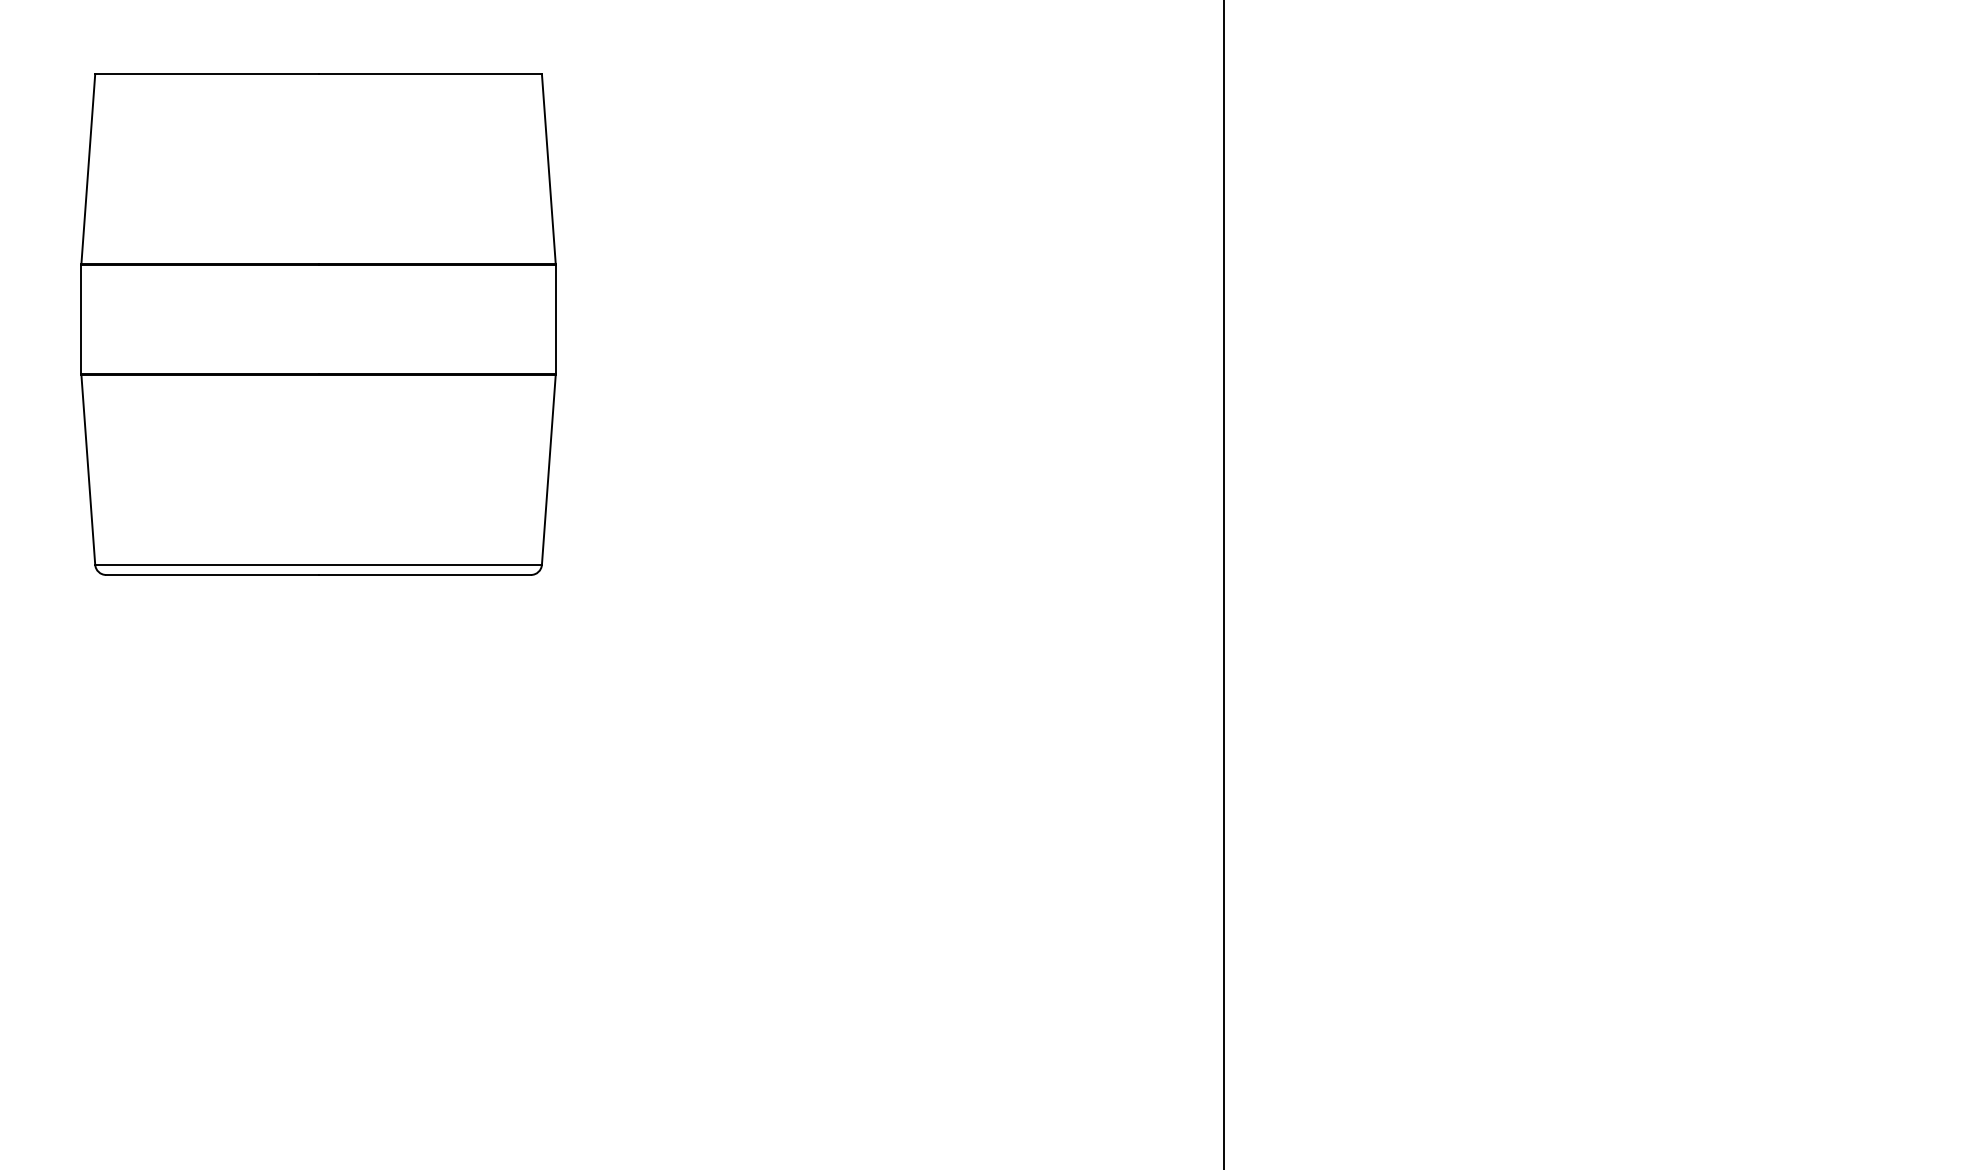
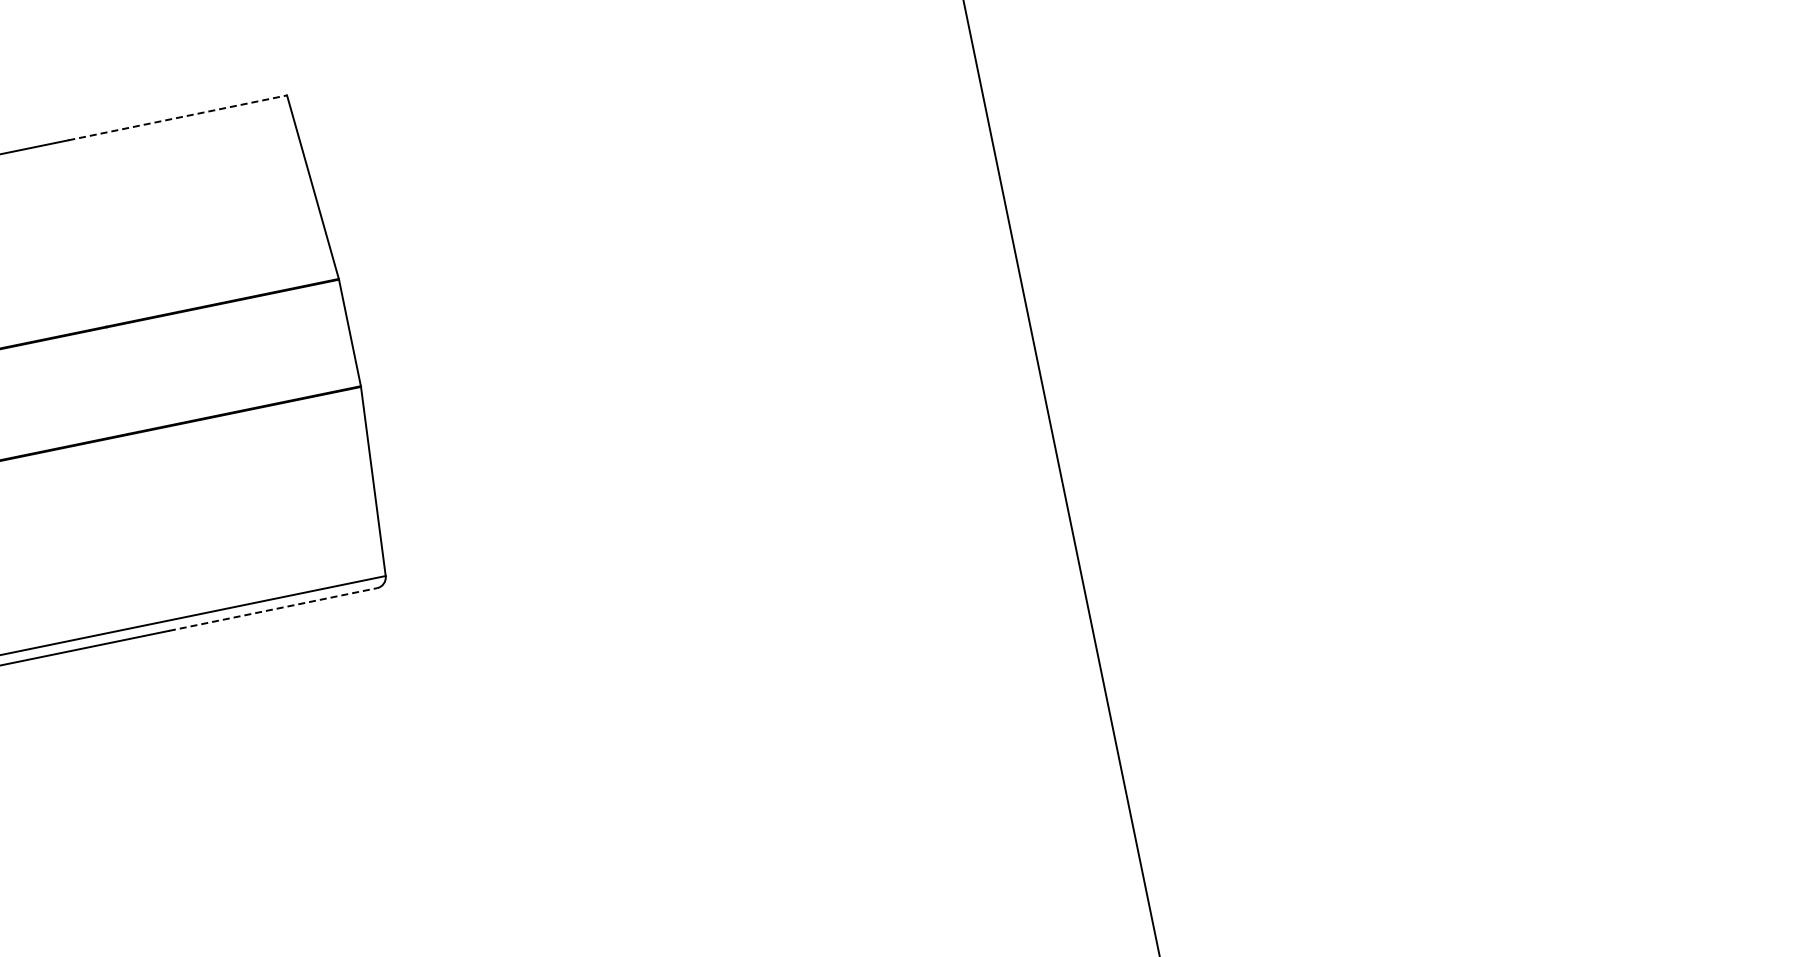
line: (430, 74) -> (177, 118), solid -> dashed
line: (425, 574) -> (273, 608), solid -> dashed

